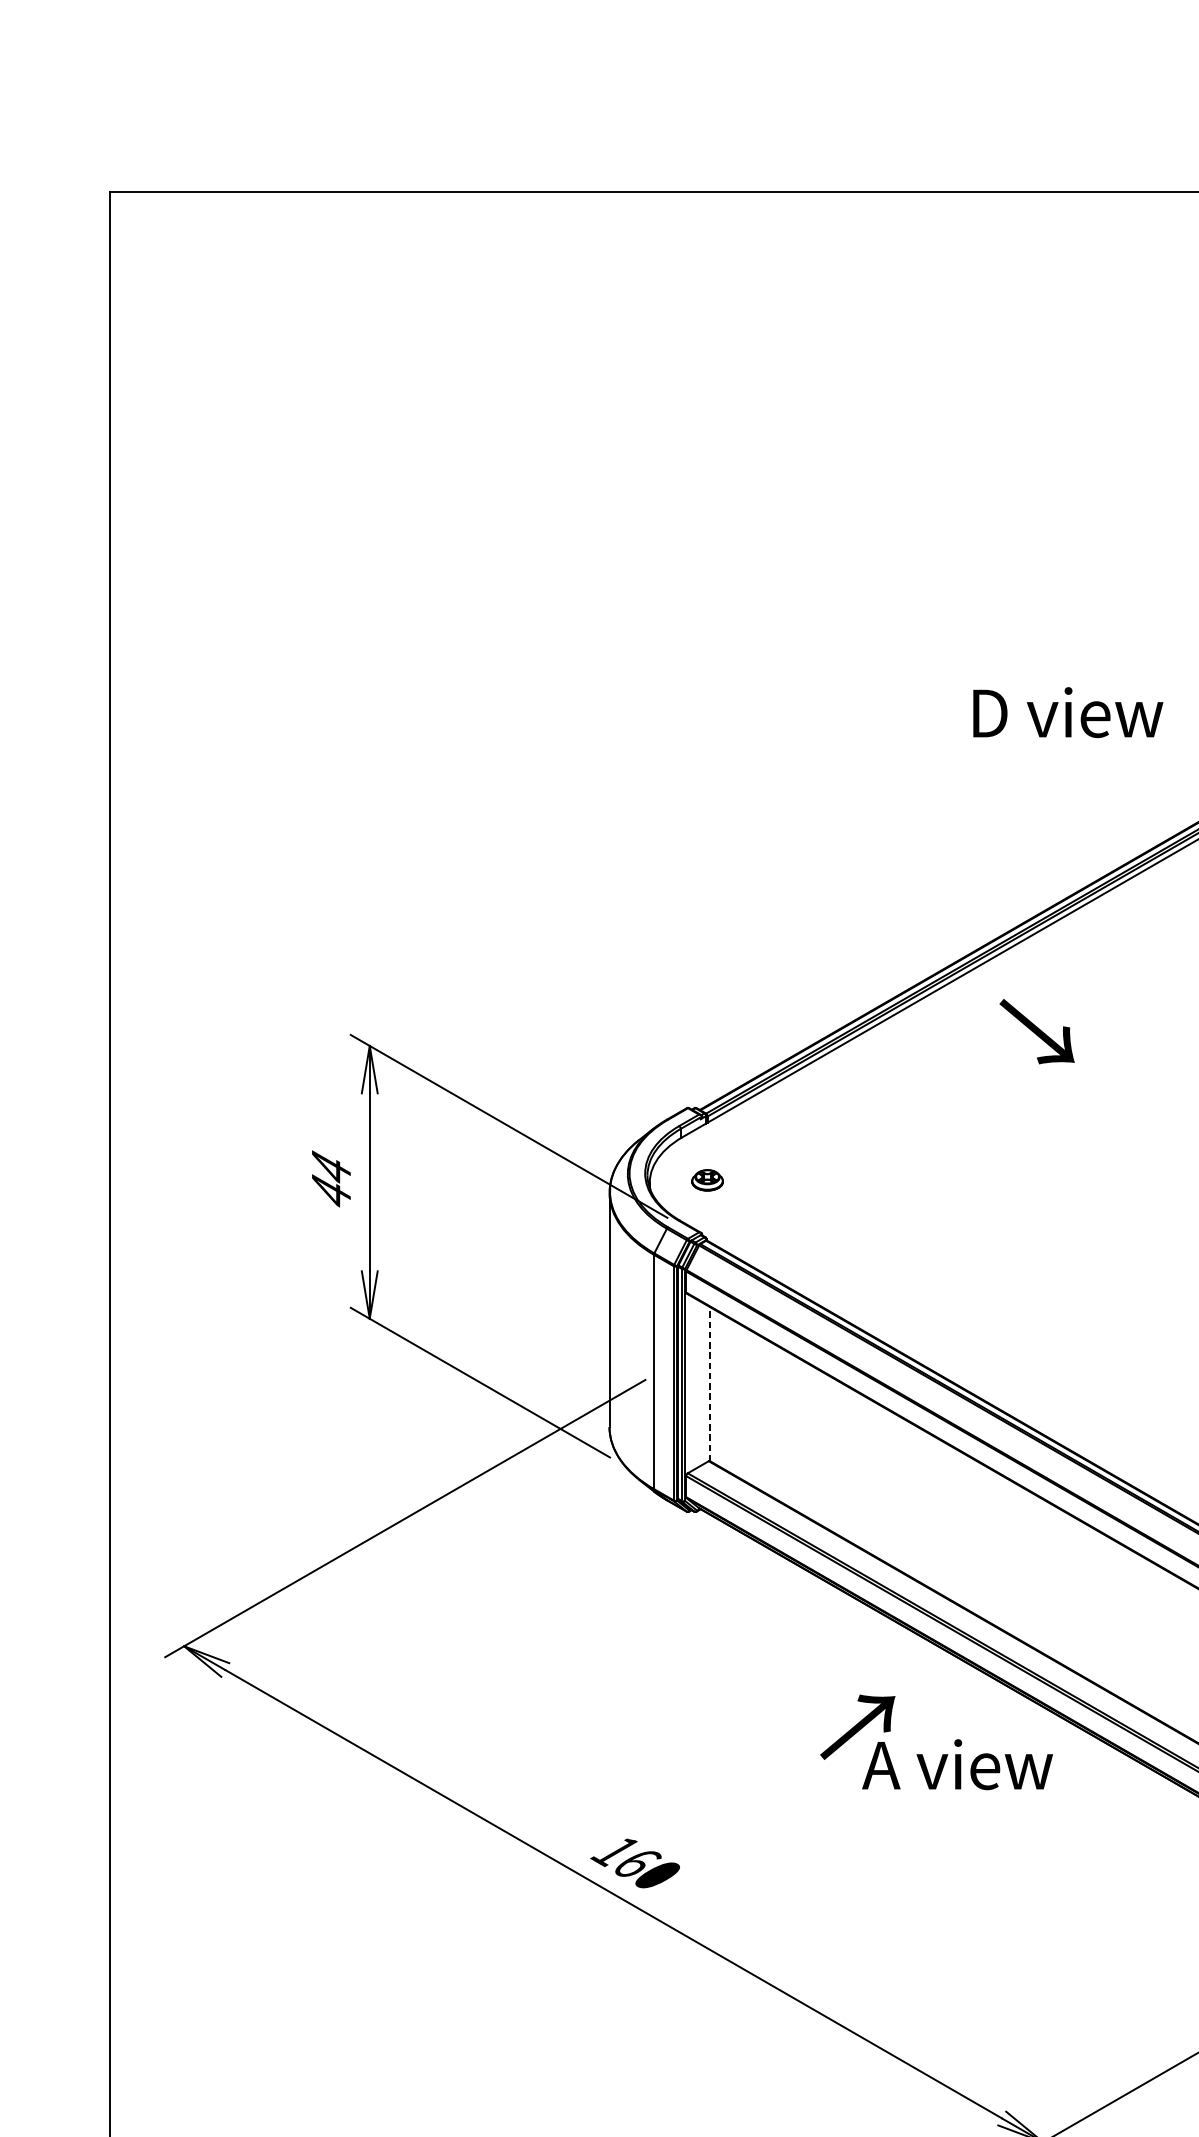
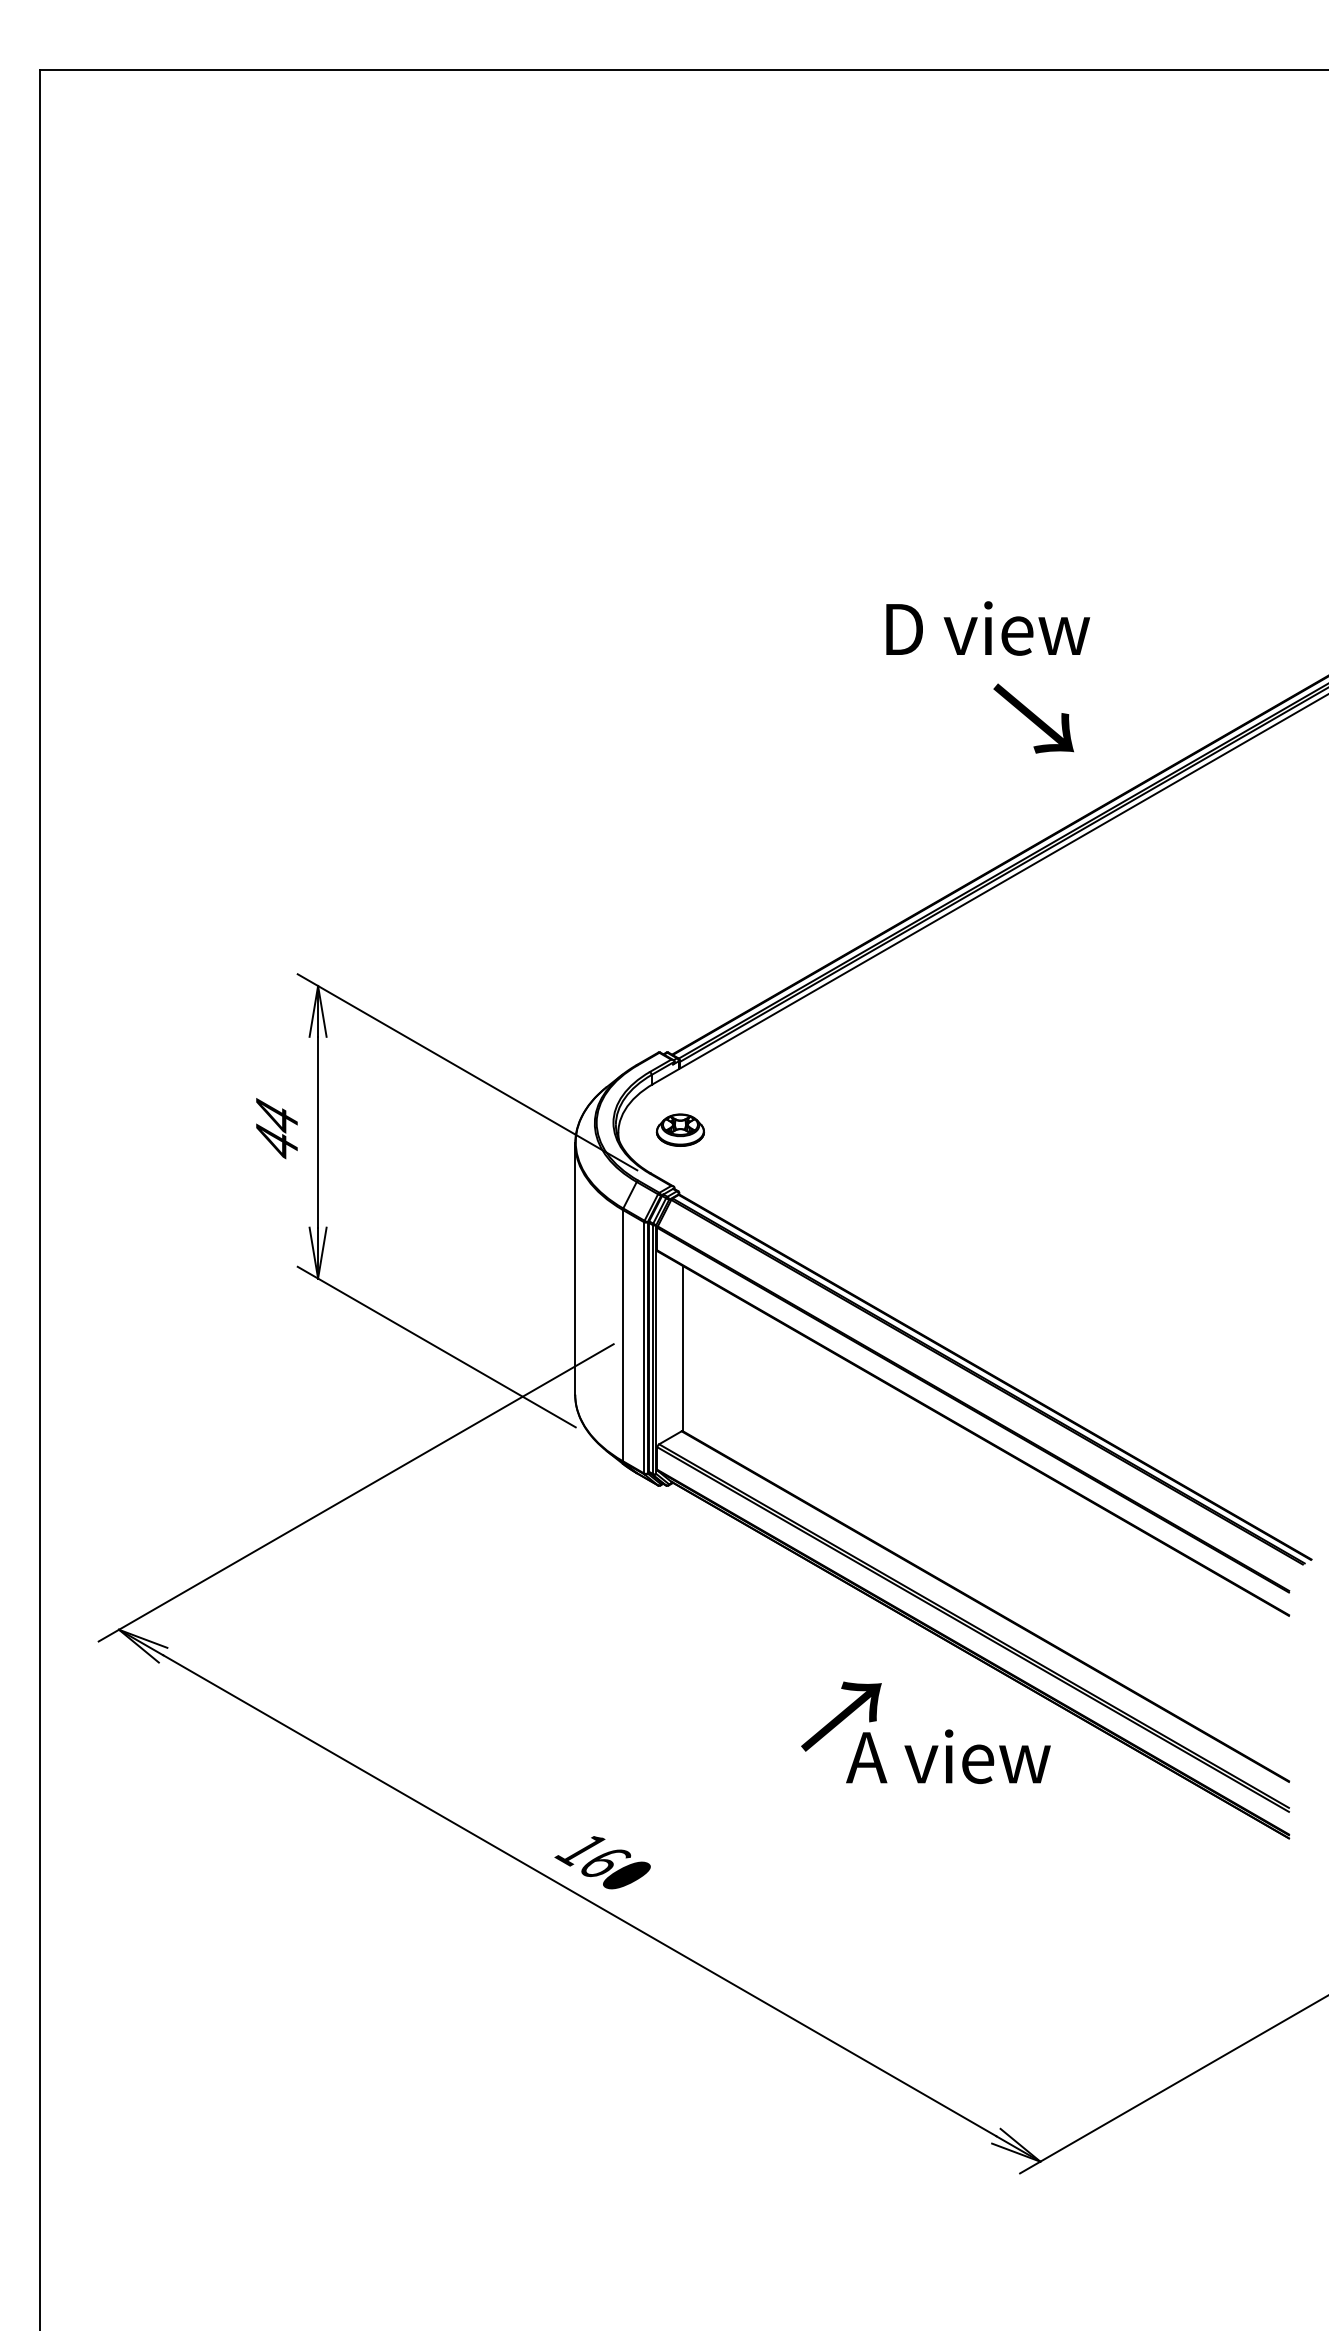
text: (1068, 712) -> (988, 628), moved
text: (1036, 1031) -> (1033, 718), moved
part: (706, 1179) -> (679, 1129), size x1.43
line: (710, 1383) -> (683, 1348), dashed -> solid

